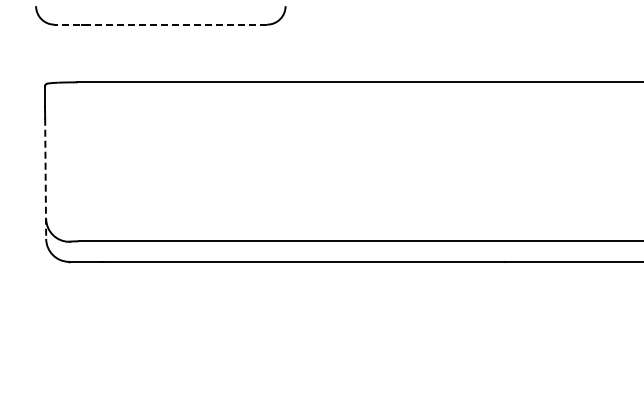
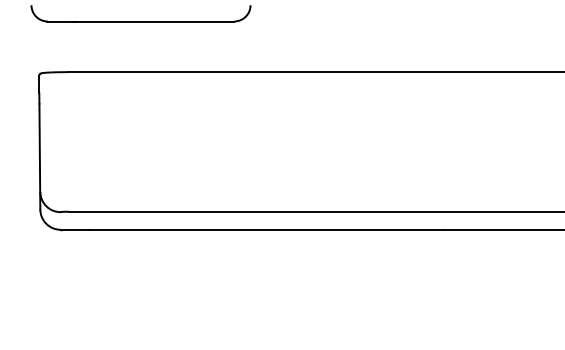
line: (160, 24) -> (140, 21), dashed -> solid
line: (45, 179) -> (39, 157), dashed -> solid

